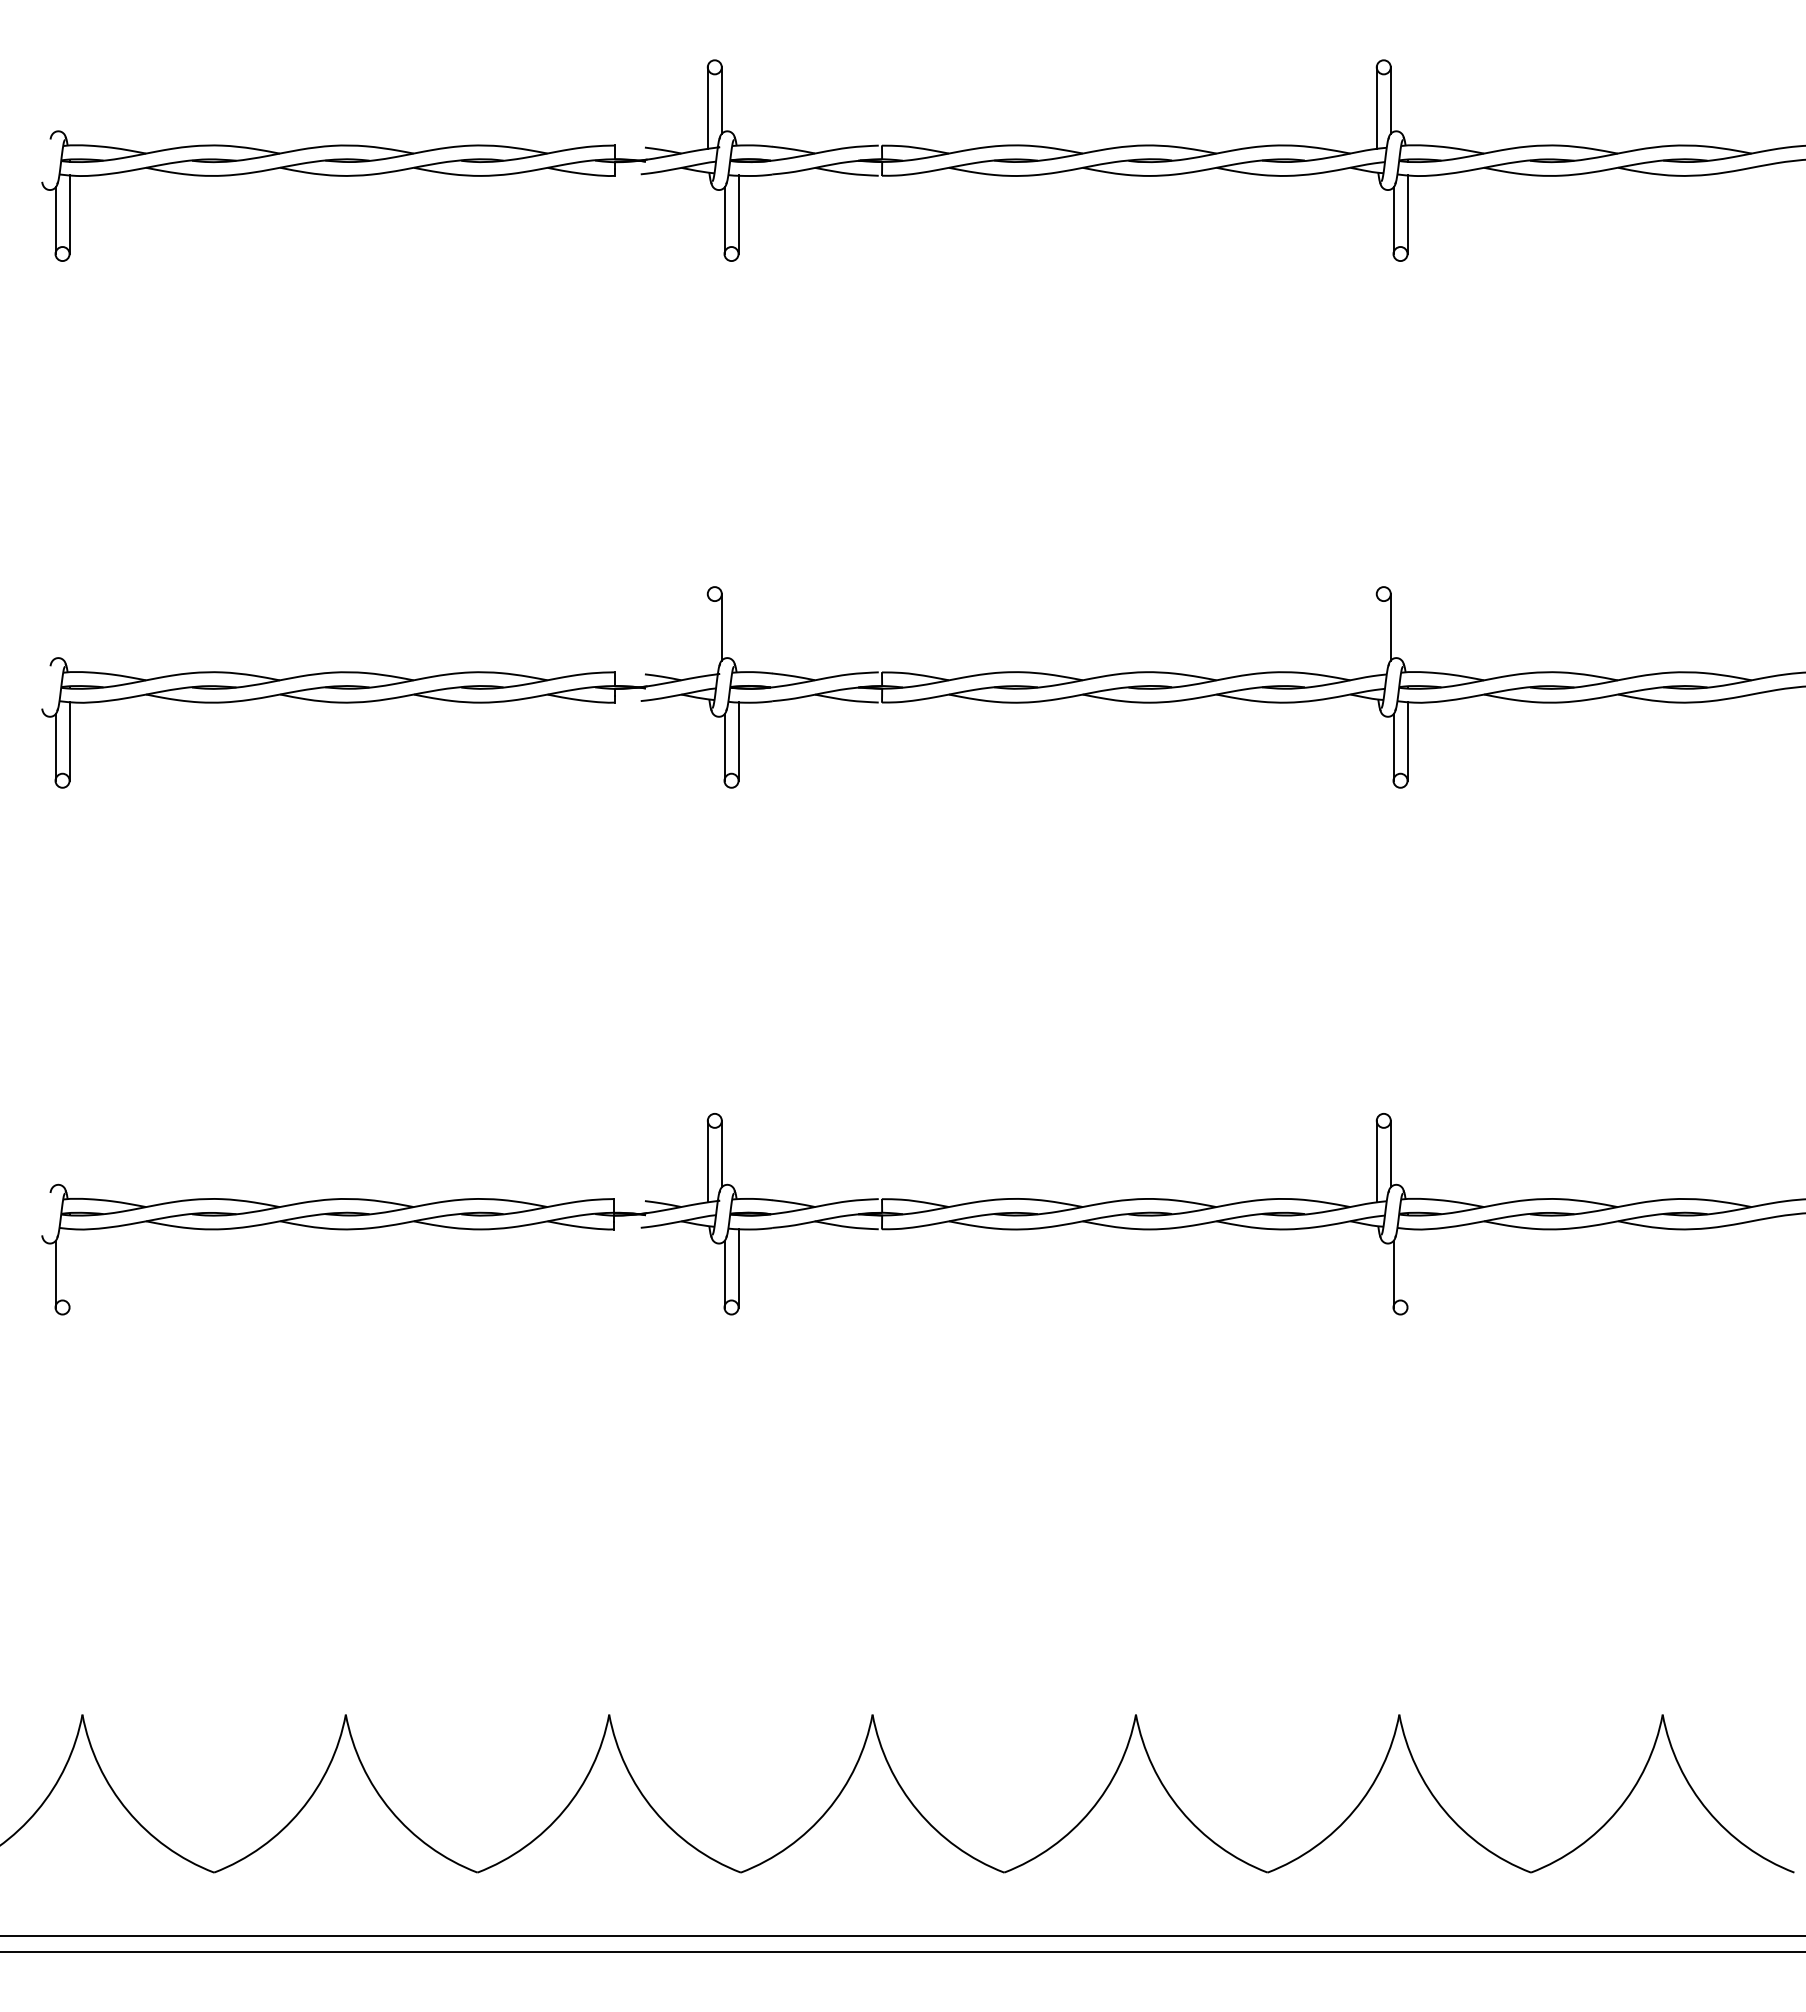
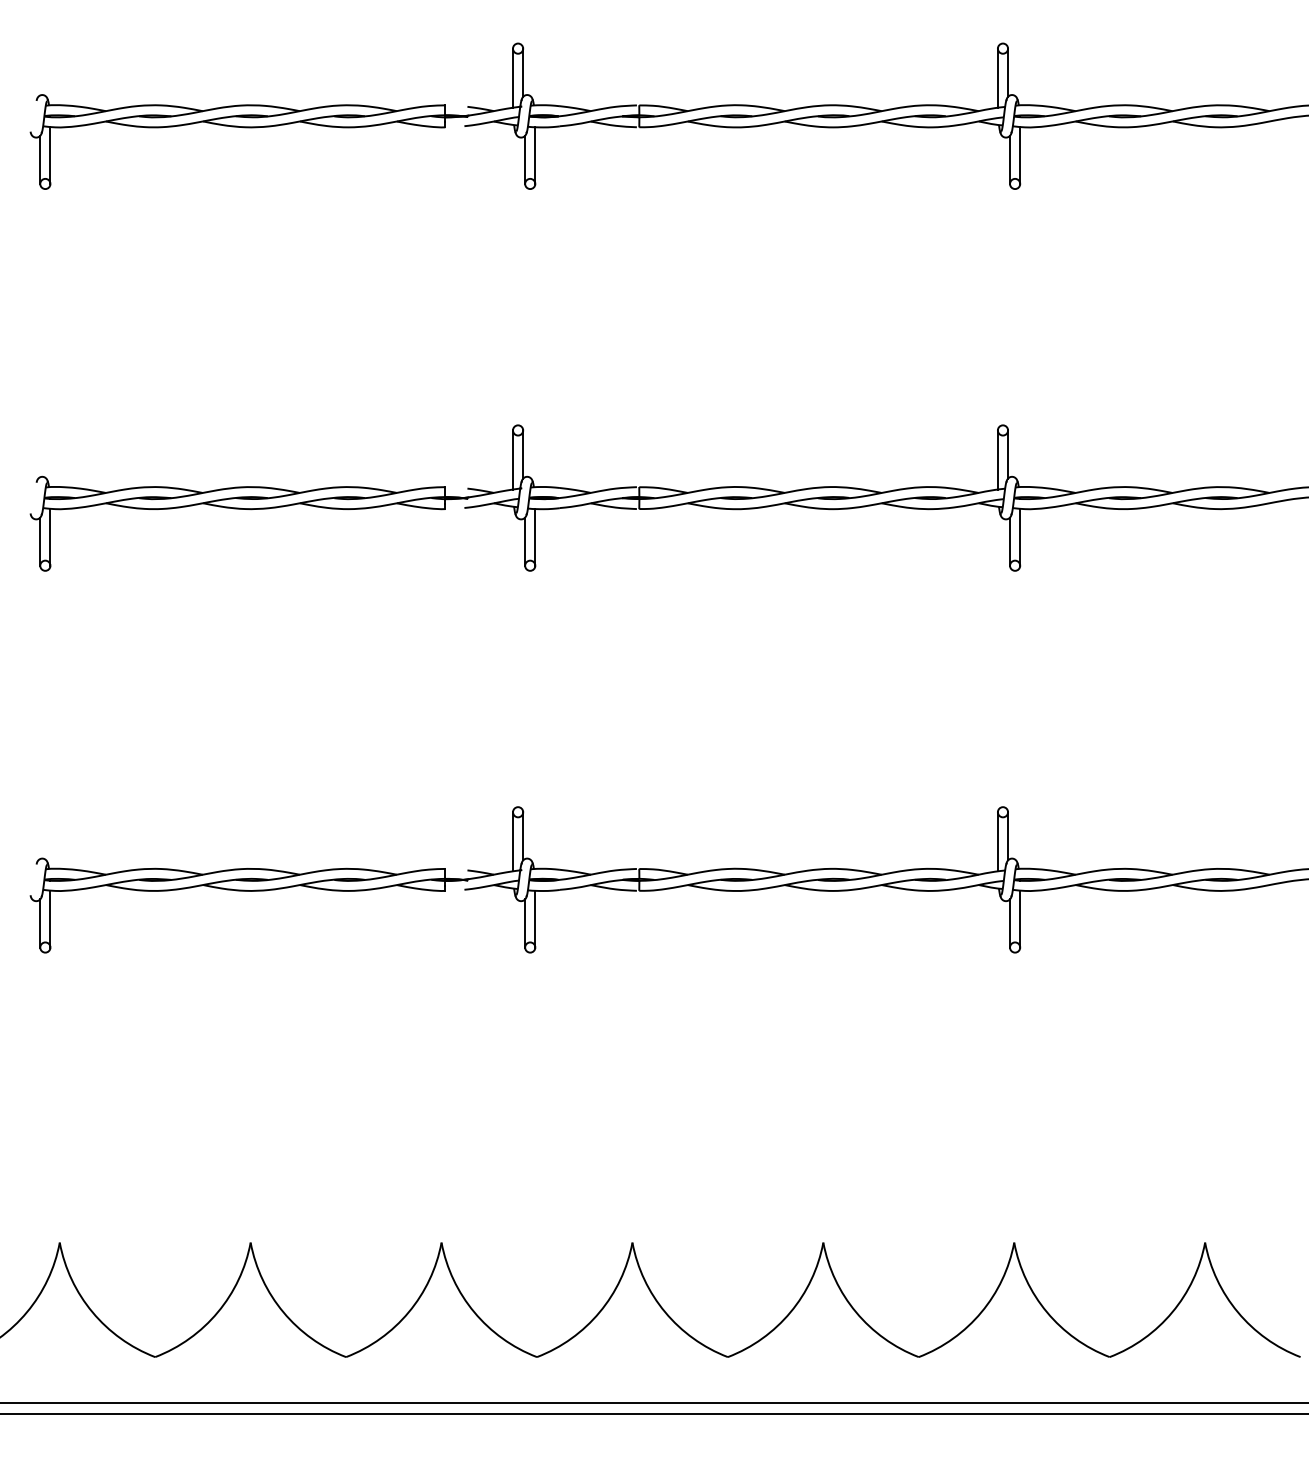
line: (707, 634) -> (512, 459), added
line: (1376, 634) -> (997, 459), added
line: (69, 1267) -> (50, 918), added
line: (1407, 1267) -> (1020, 918), added

